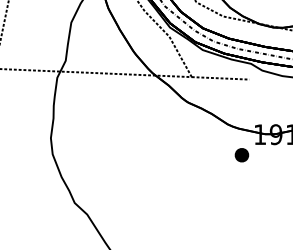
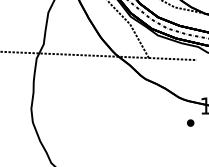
part: (241, 154) -> (190, 122), size x0.62

